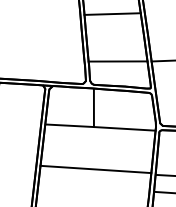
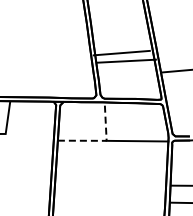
line: (112, 13) -> (121, 52), moved
line: (118, 60) -> (126, 60), moved
line: (89, 126) -> (102, 140), solid -> dashed
line: (95, 169) -> (110, 183), removed

